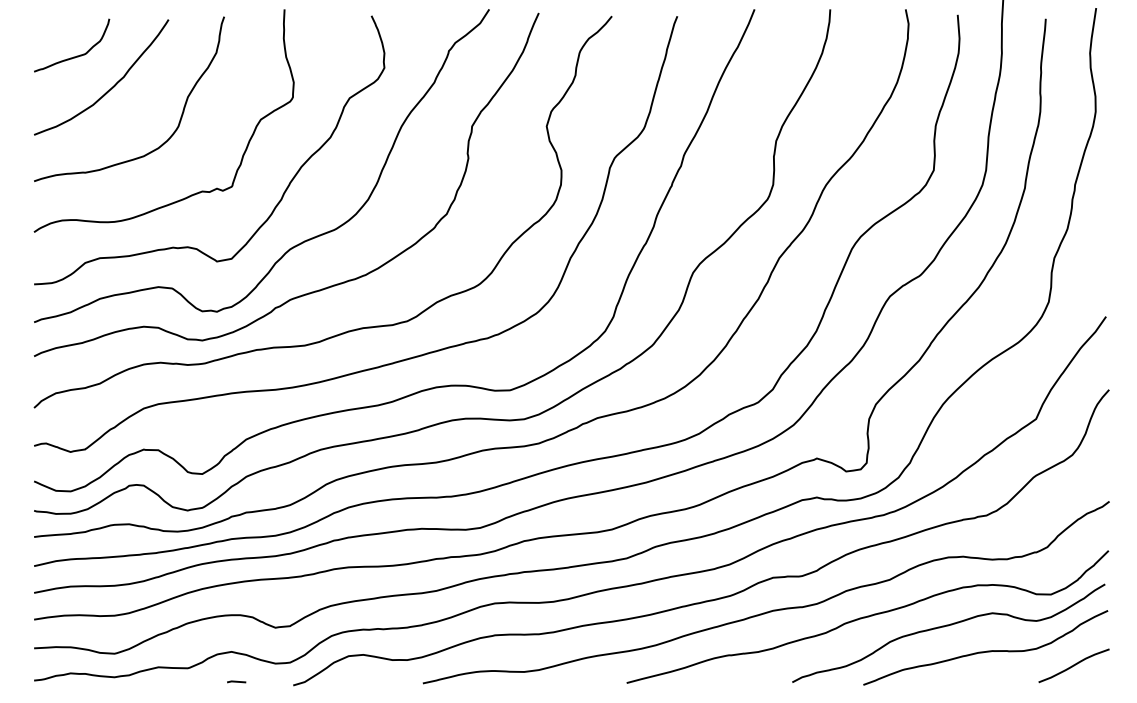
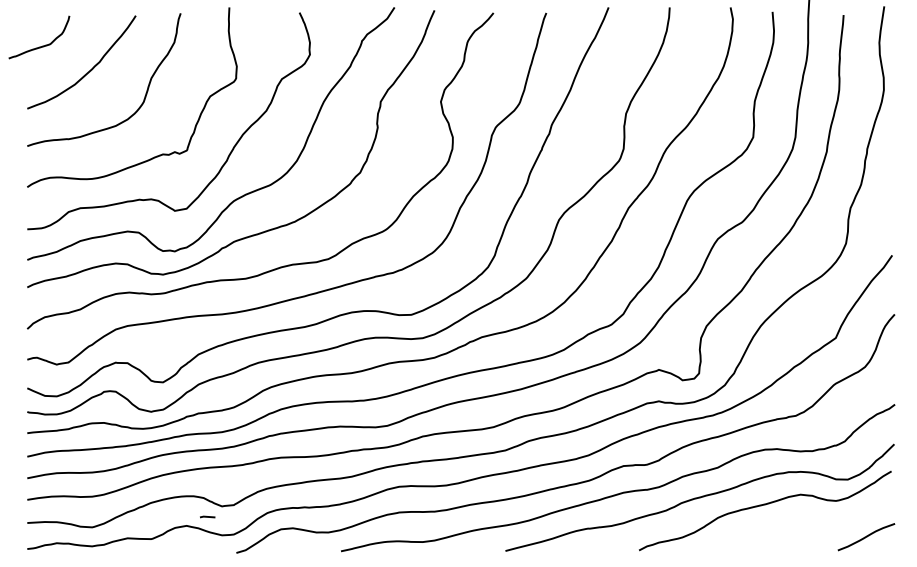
curve: (76, 55) -> (42, 45), moved
curve: (986, 650) -> (795, 524), removed
line: (236, 681) -> (207, 516), moved

